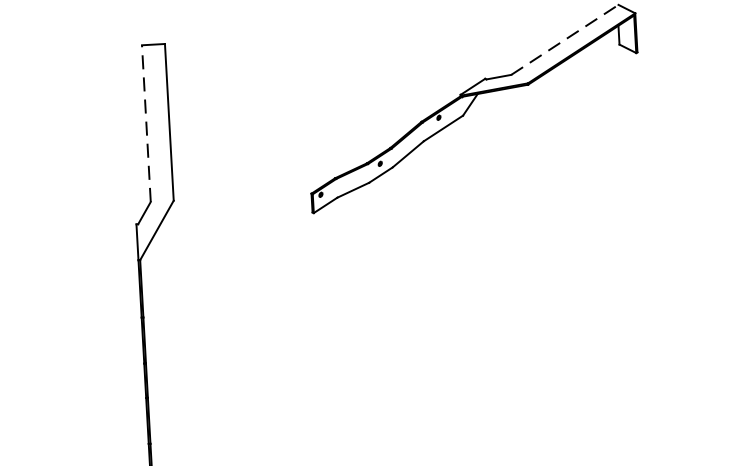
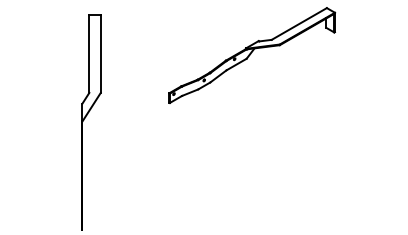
line: (565, 38) -> (299, 23), dashed -> solid
line: (146, 122) -> (89, 53), dashed -> solid

